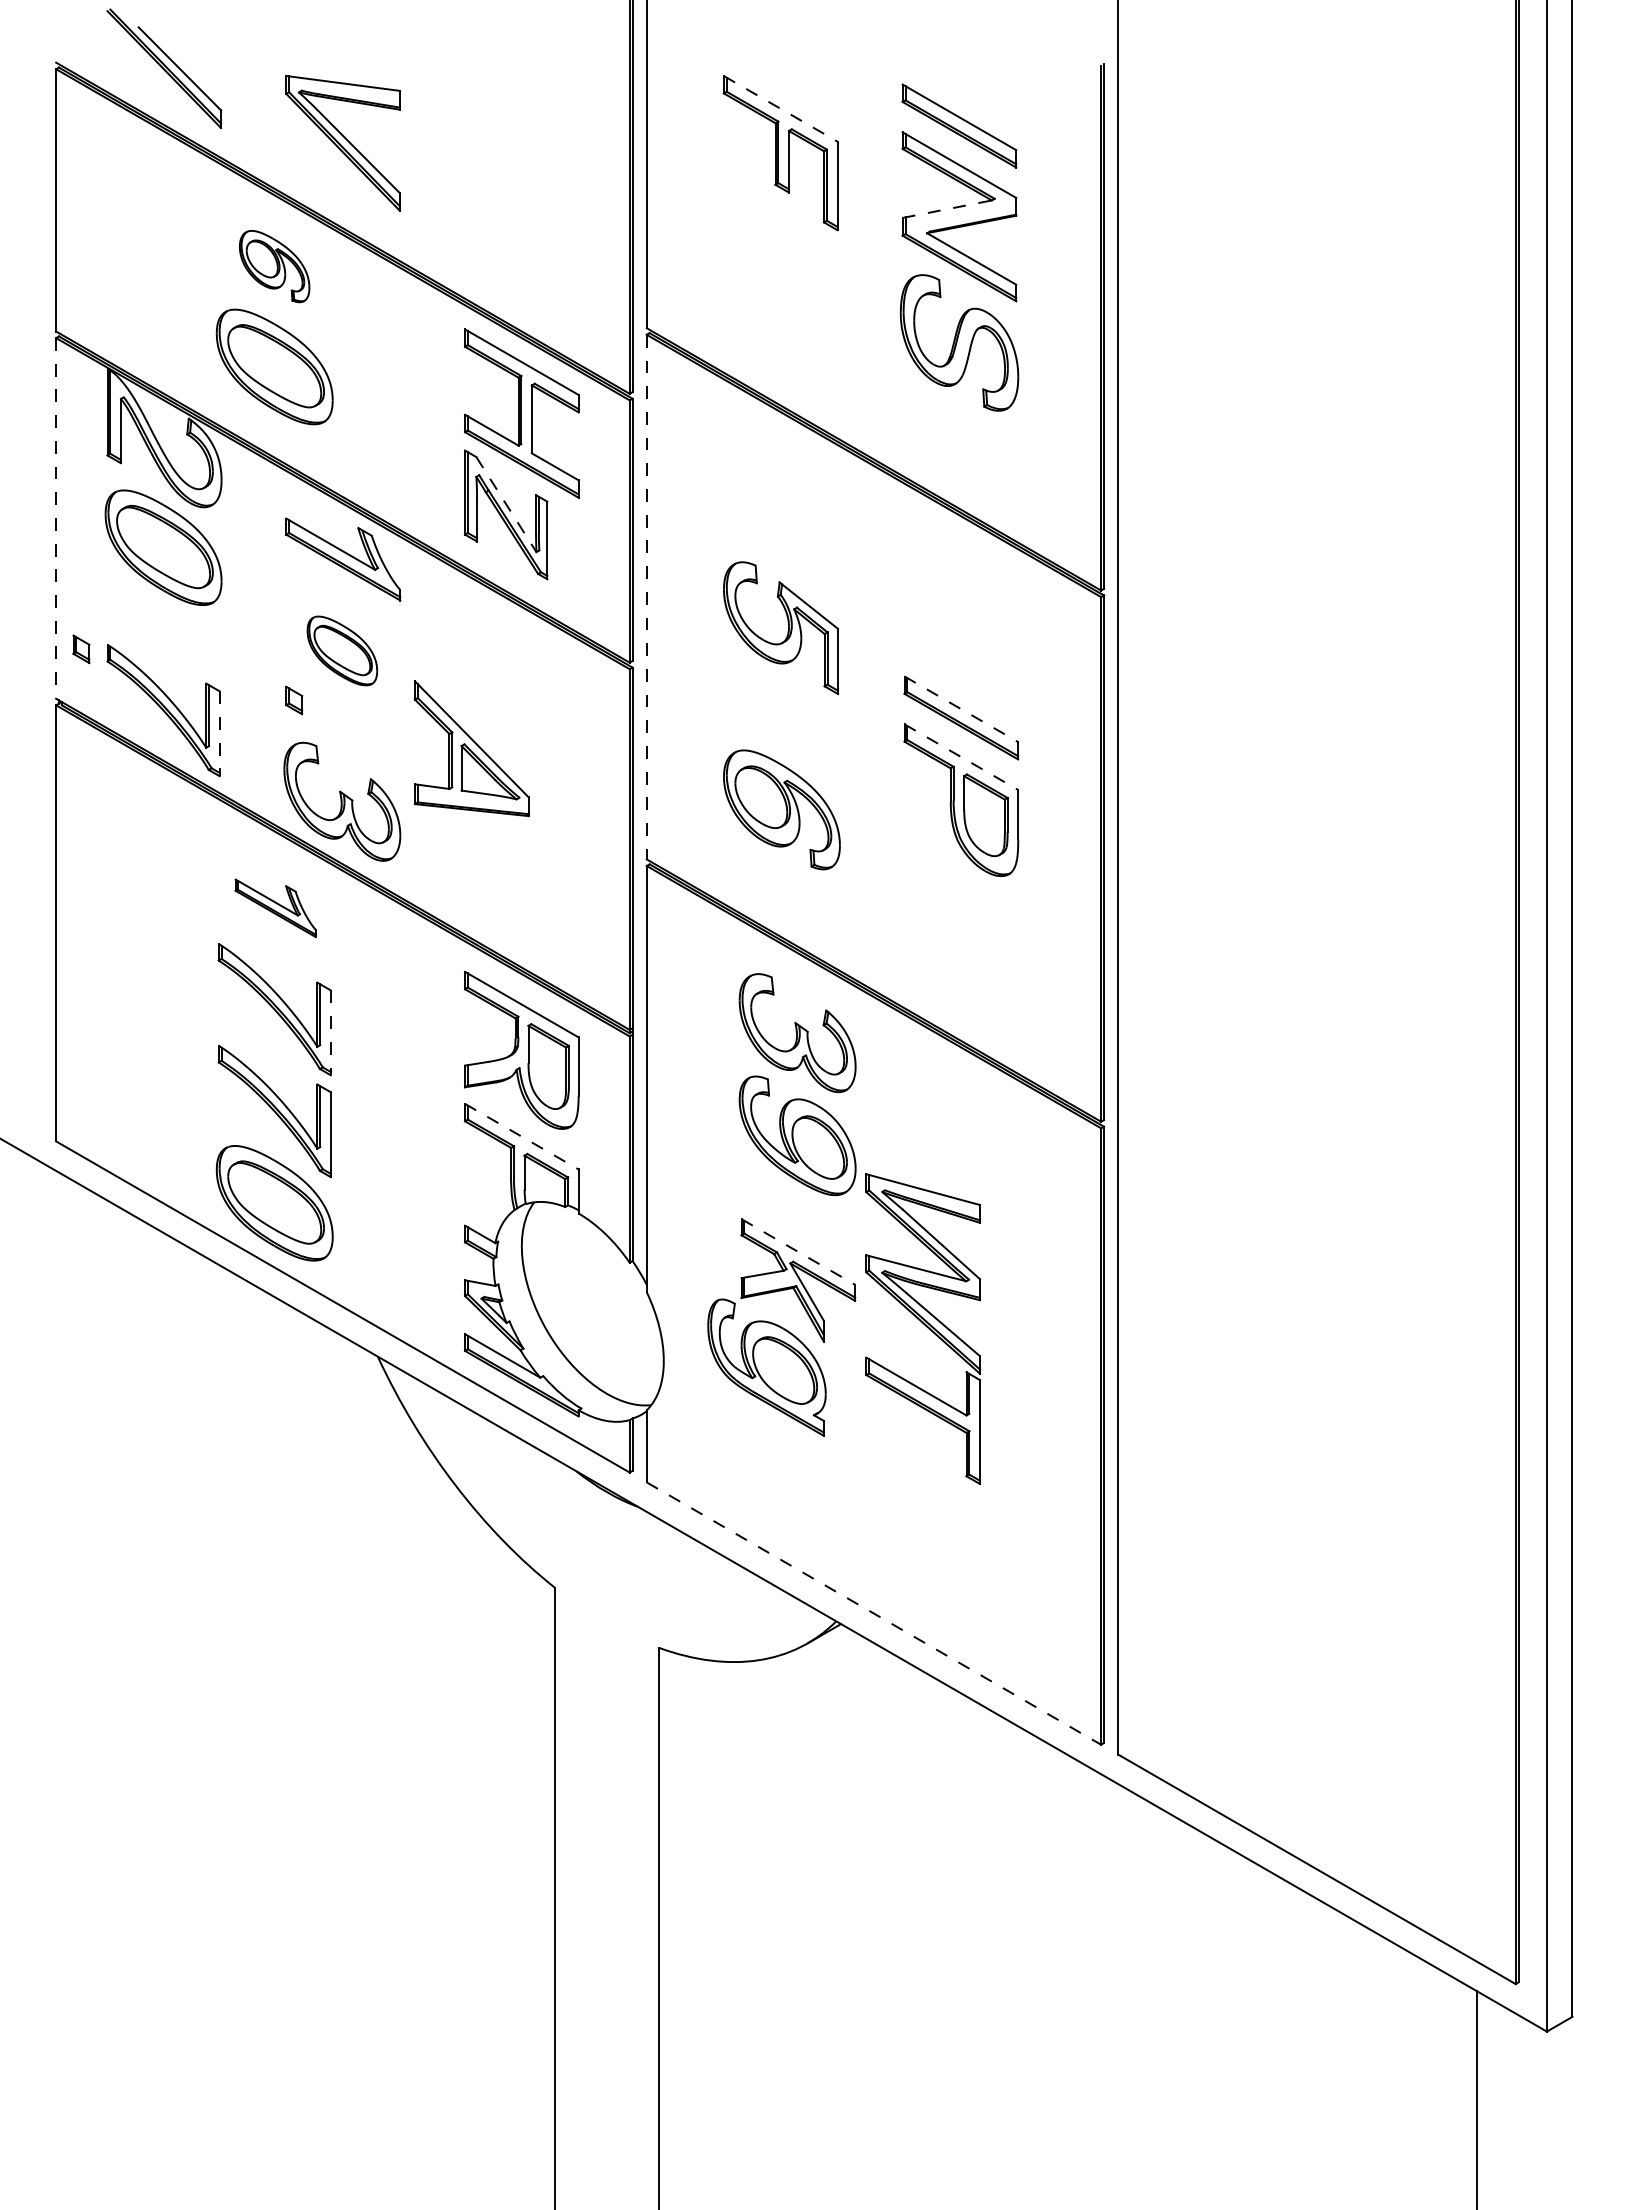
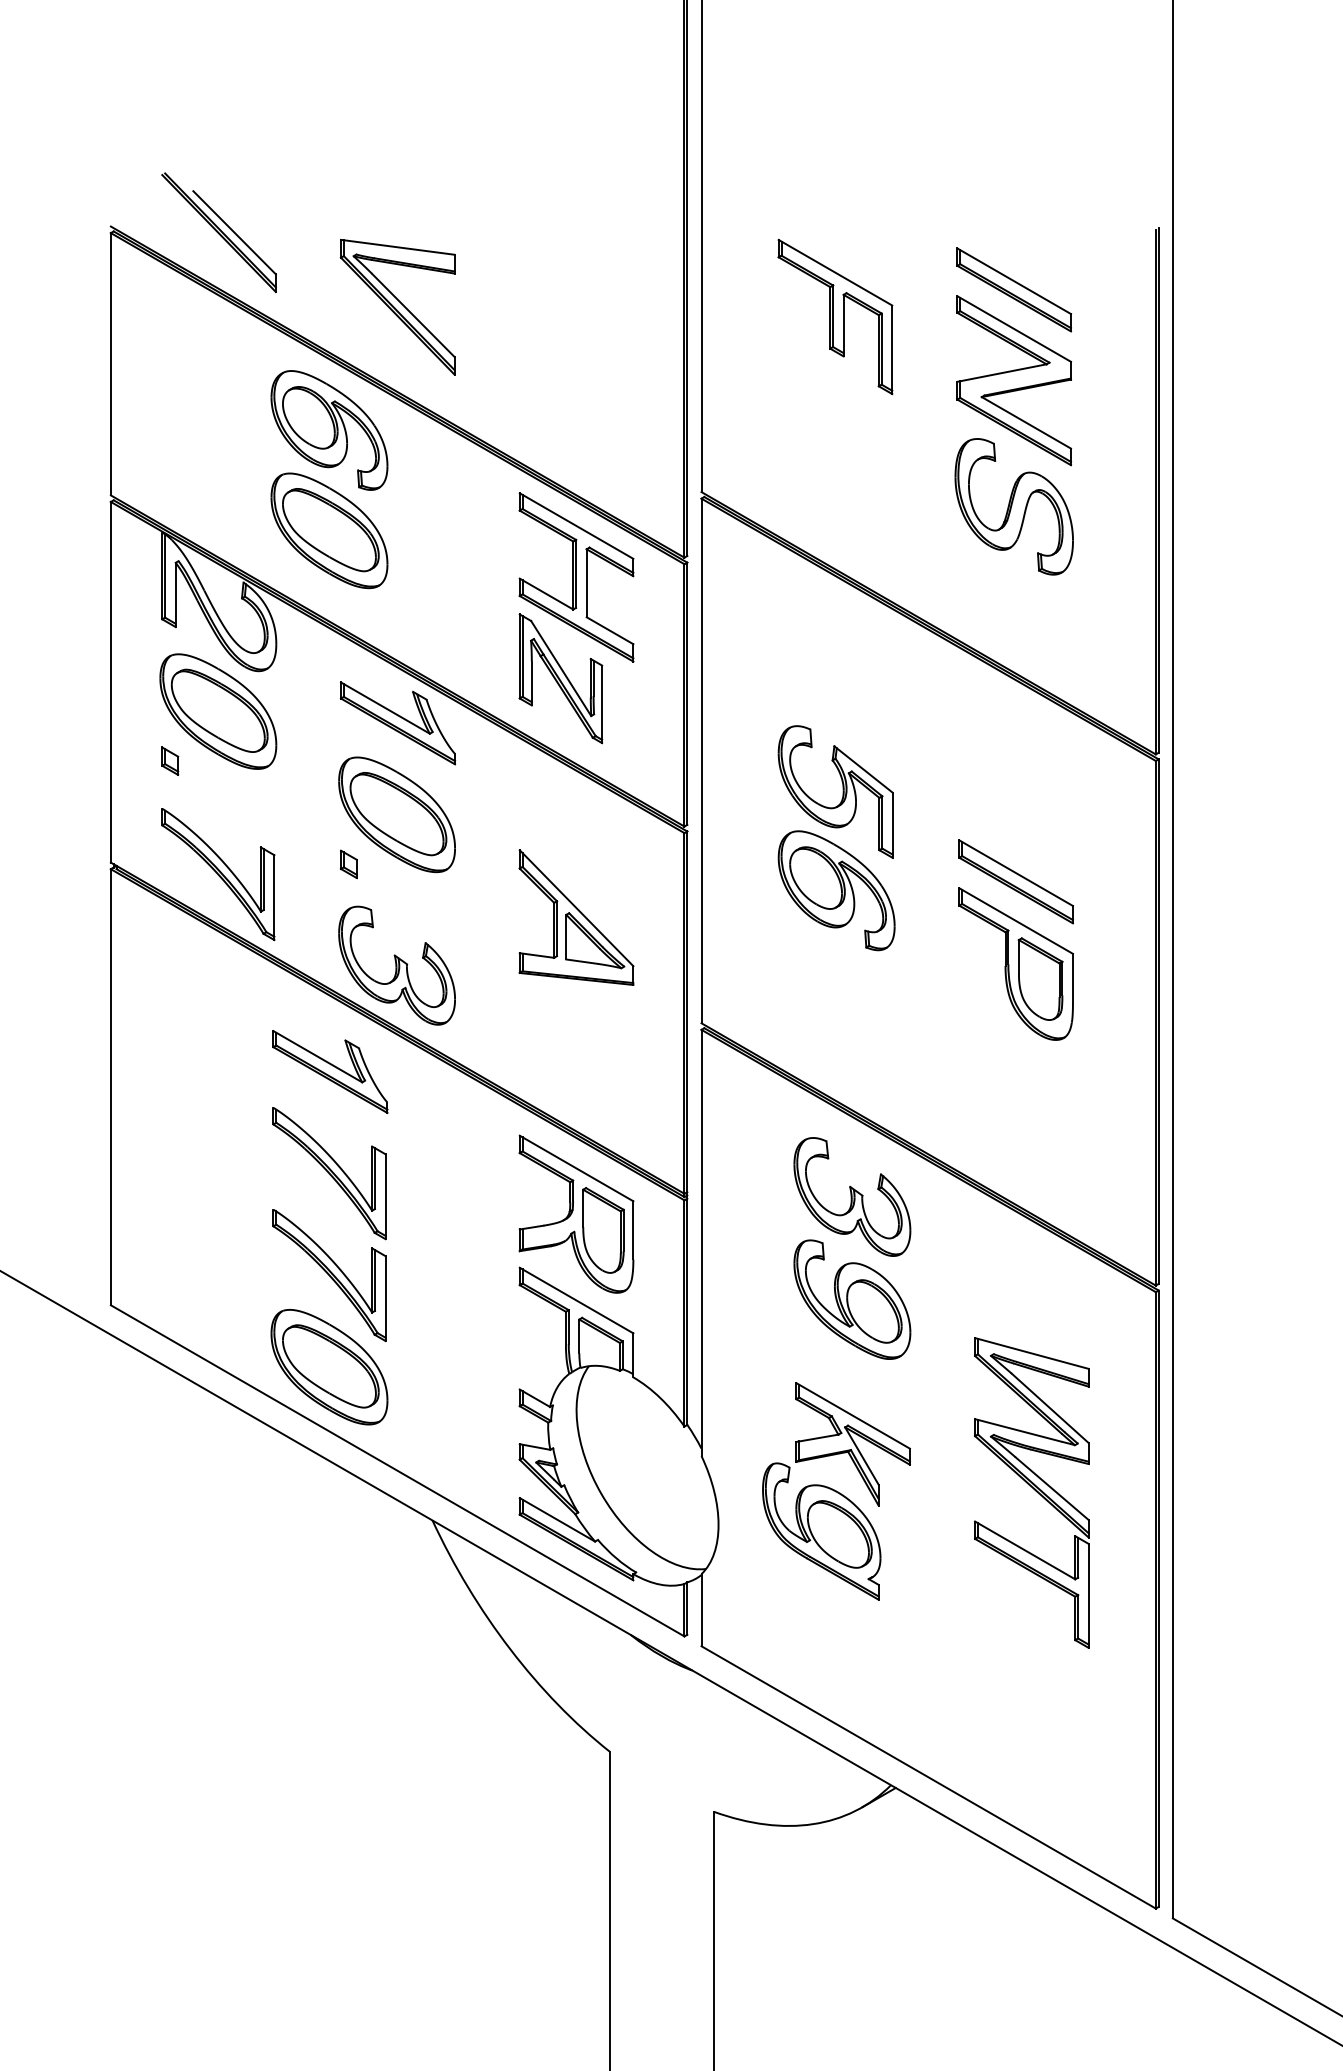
line: (780, 108) -> (835, 272), dashed -> solid
line: (947, 209) -> (1002, 373), dashed -> solid
part: (274, 266) -> (329, 430), size x1.67
line: (506, 505) -> (561, 669), dashed -> solid
line: (56, 518) -> (111, 682), dashed -> solid
line: (646, 597) -> (701, 761), dashed -> solid
part: (81, 649) -> (170, 761), moved
part: (342, 650) -> (397, 814), size x1.67
line: (961, 709) -> (1016, 873), dashed -> solid
line: (219, 734) -> (274, 898), dashed -> solid
part: (471, 748) -> (576, 917), moved
line: (961, 757) -> (1016, 921), dashed -> solid
part: (781, 809) -> (836, 890), moved
part: (275, 908) -> (330, 1072), size x1.43
line: (330, 1033) -> (385, 1197), dashed -> solid
line: (521, 1136) -> (576, 1300), dashed -> solid
line: (798, 1252) -> (853, 1416), dashed -> solid
part: (922, 1328) -> (1031, 1492), moved
line: (874, 1613) -> (929, 1777), dashed -> solid

